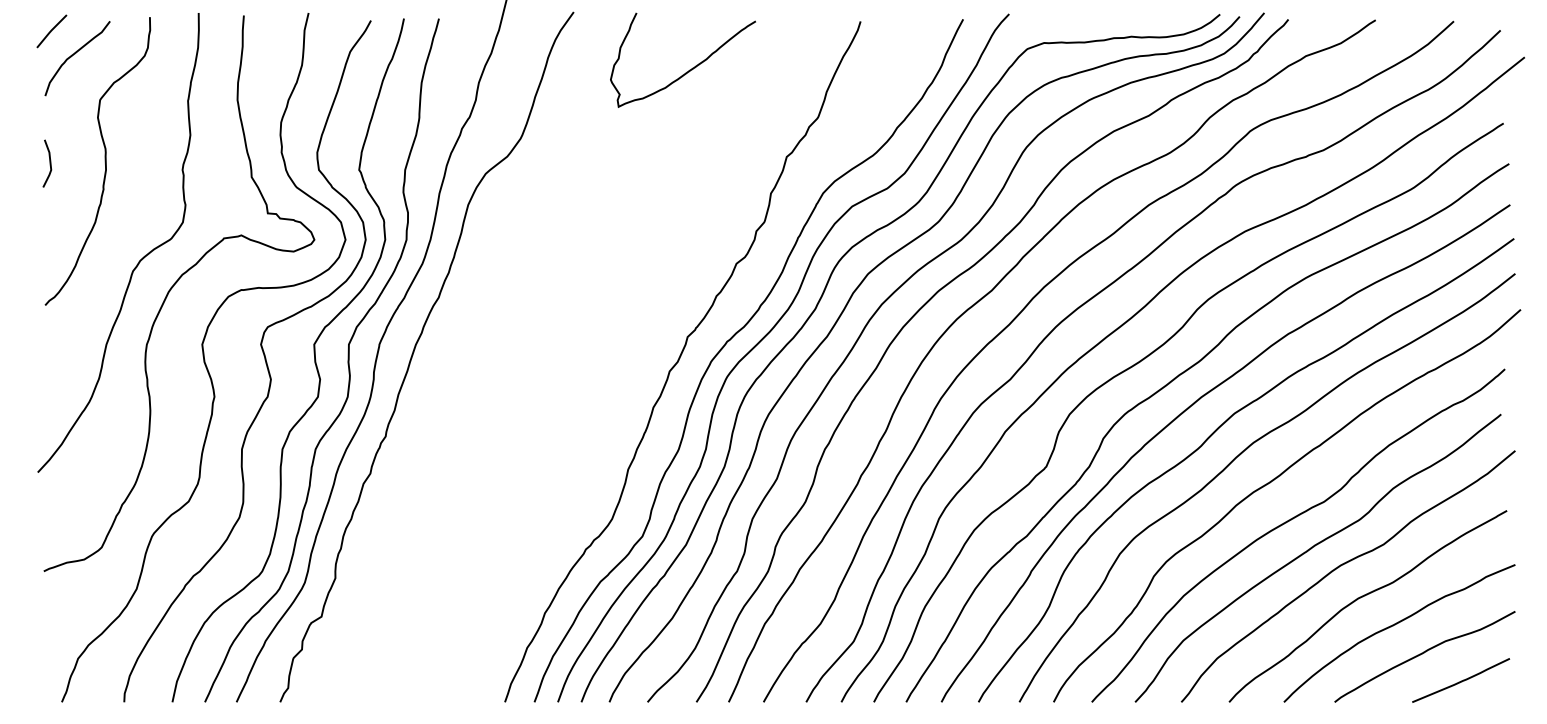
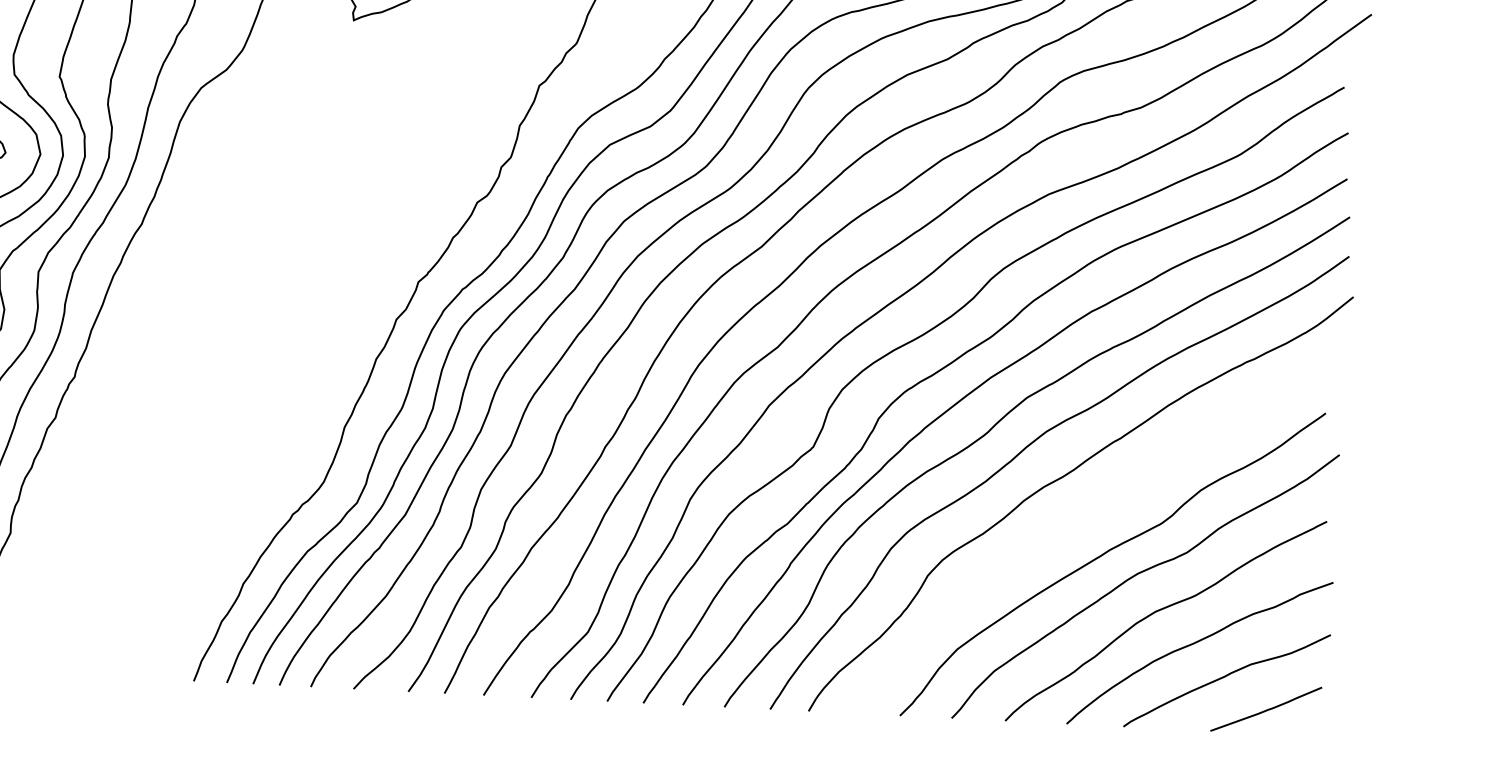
curve: (1291, 520) -> (1085, 520), removed

